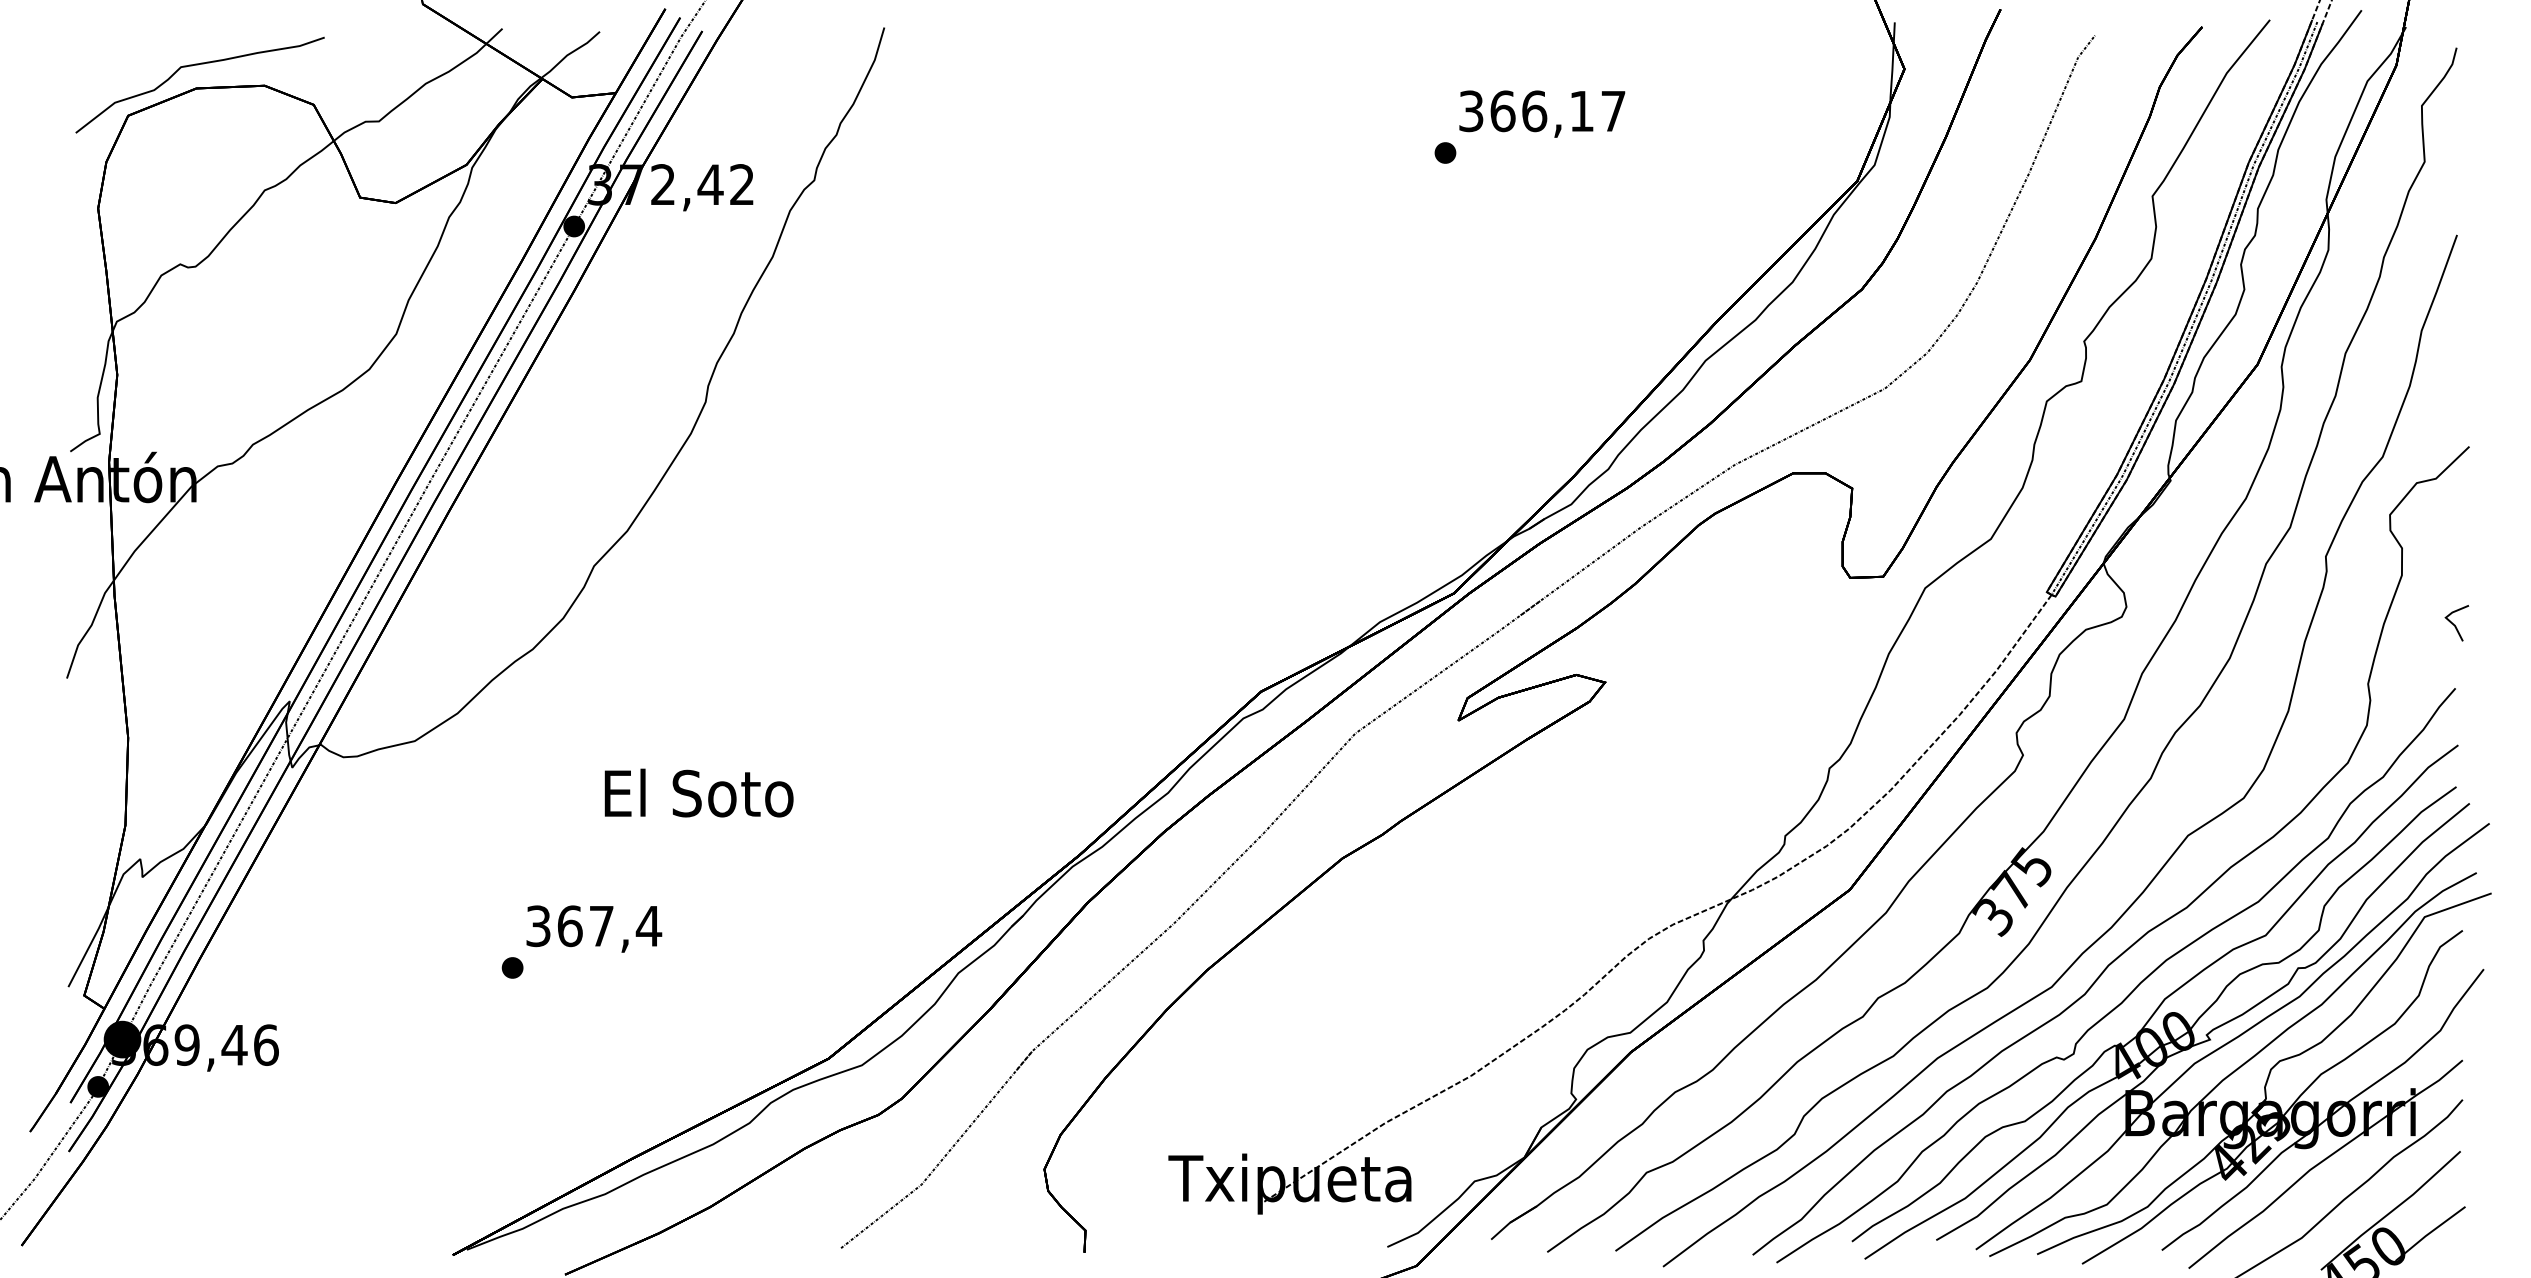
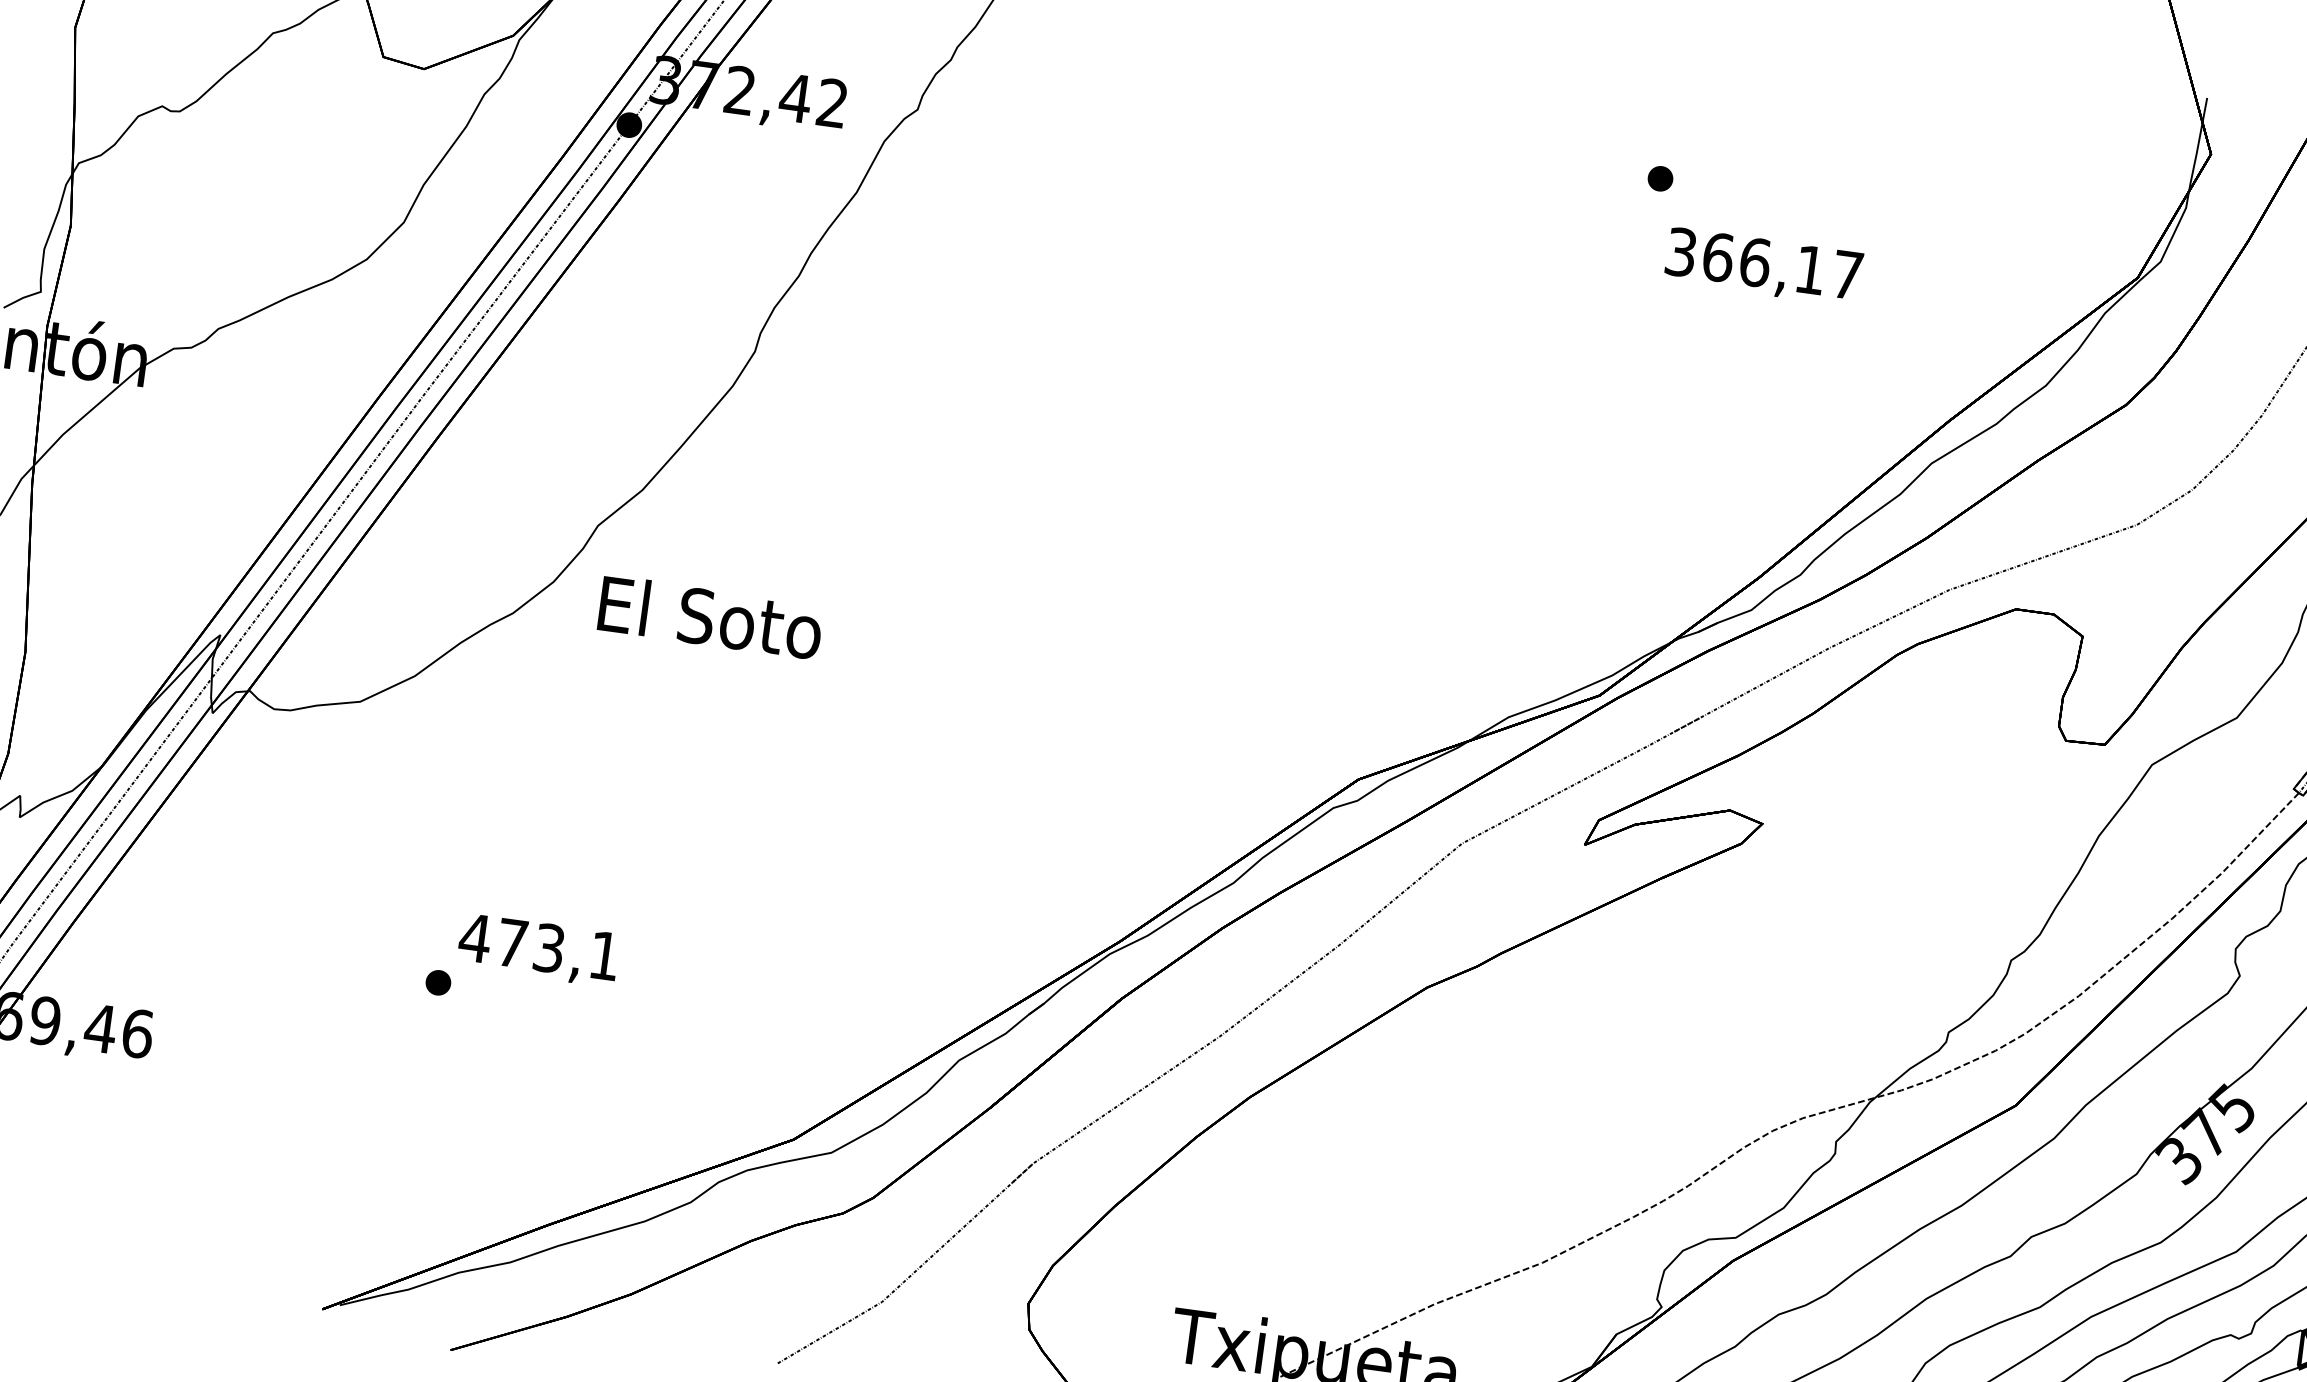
text: (1542, 113) -> (1764, 266), moved
text: (698, 792) -> (710, 616), moved
text: (593, 926) -> (539, 947), 367,4 -> 473,1

